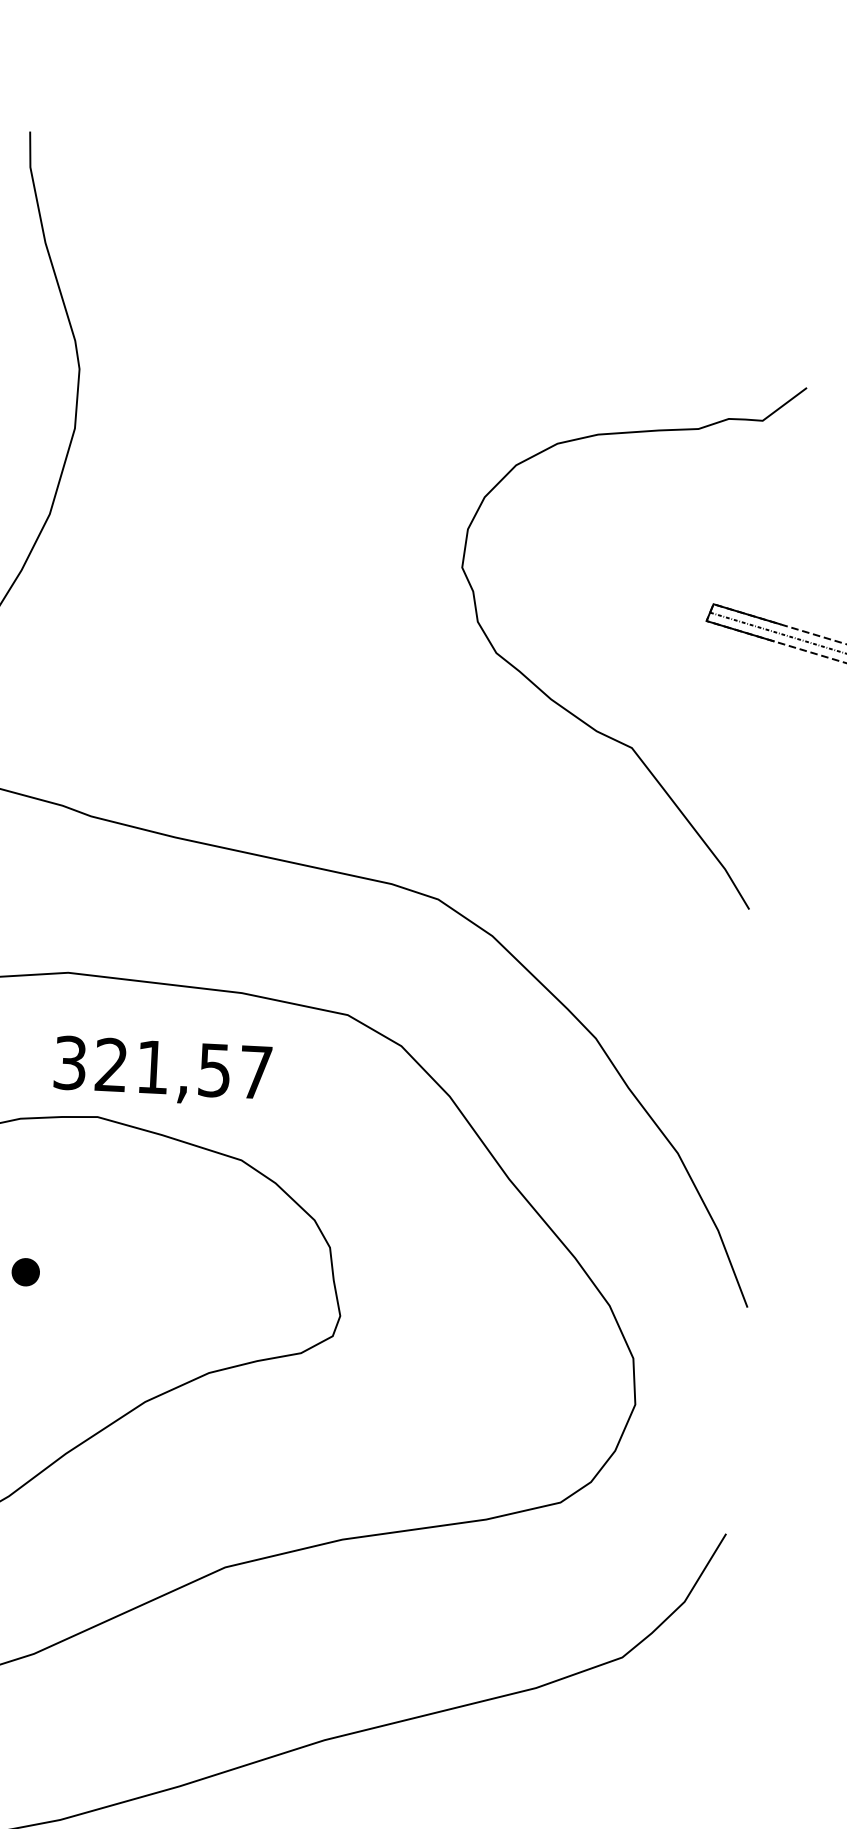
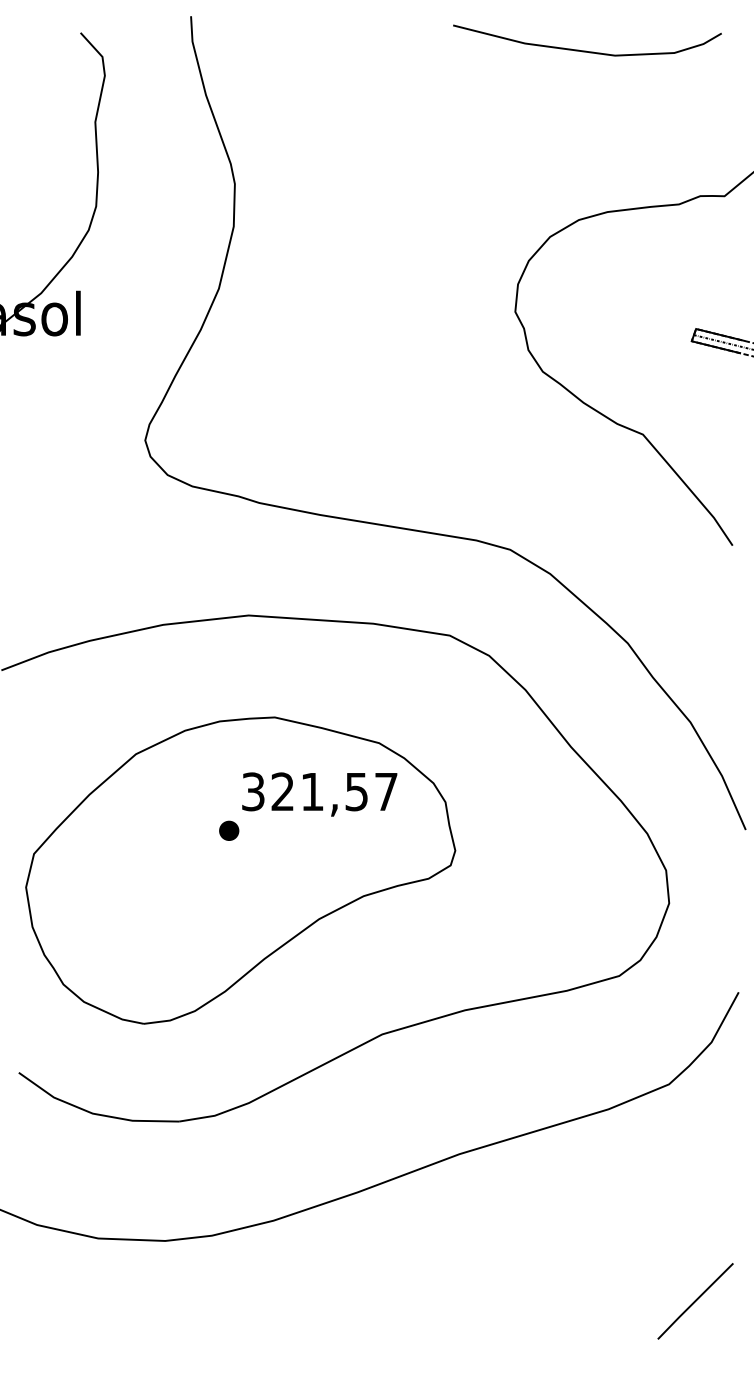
curve: (580, 207) -> (586, 50), added
text: (162, 1071) -> (319, 794), moved

